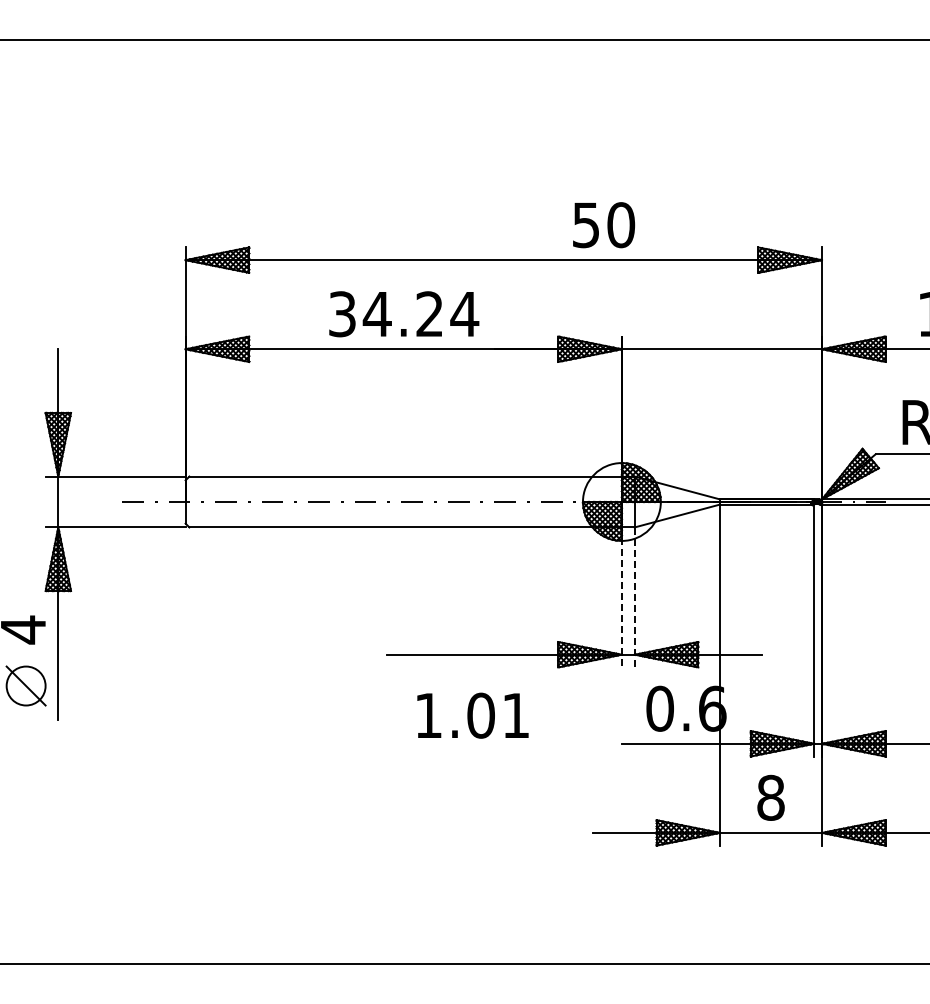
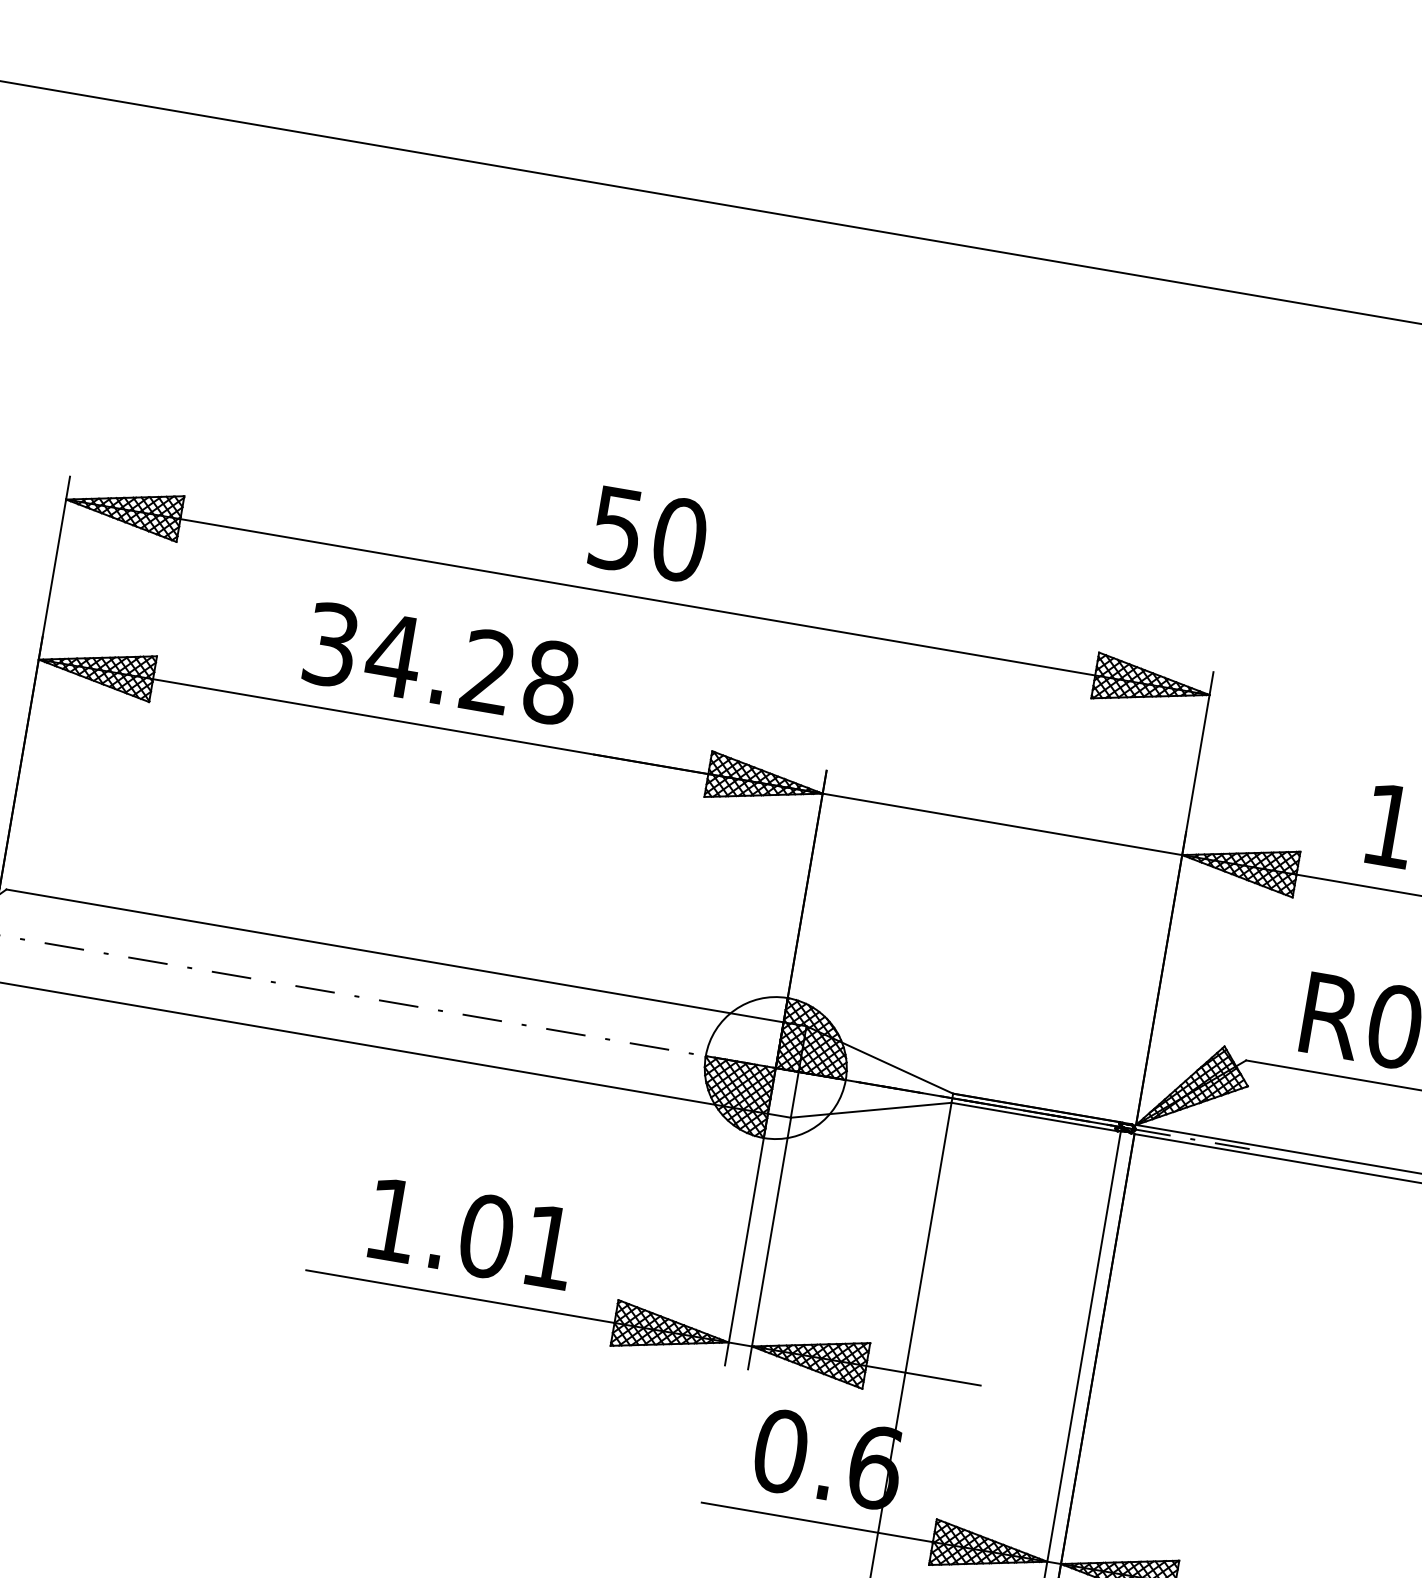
text: (604, 225) -> (649, 535), moved
text: (464, 314) -> (550, 682), 34.24 -> 34.28
line: (634, 596) -> (769, 1241), dashed -> solid
line: (621, 597) -> (745, 1239), dashed -> solid
text: (472, 715) -> (471, 1233), moved

